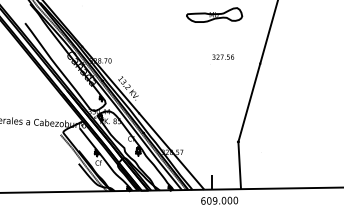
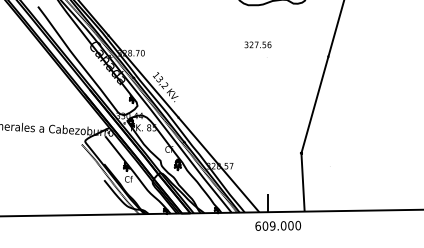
text: (223, 56) -> (258, 44), moved

